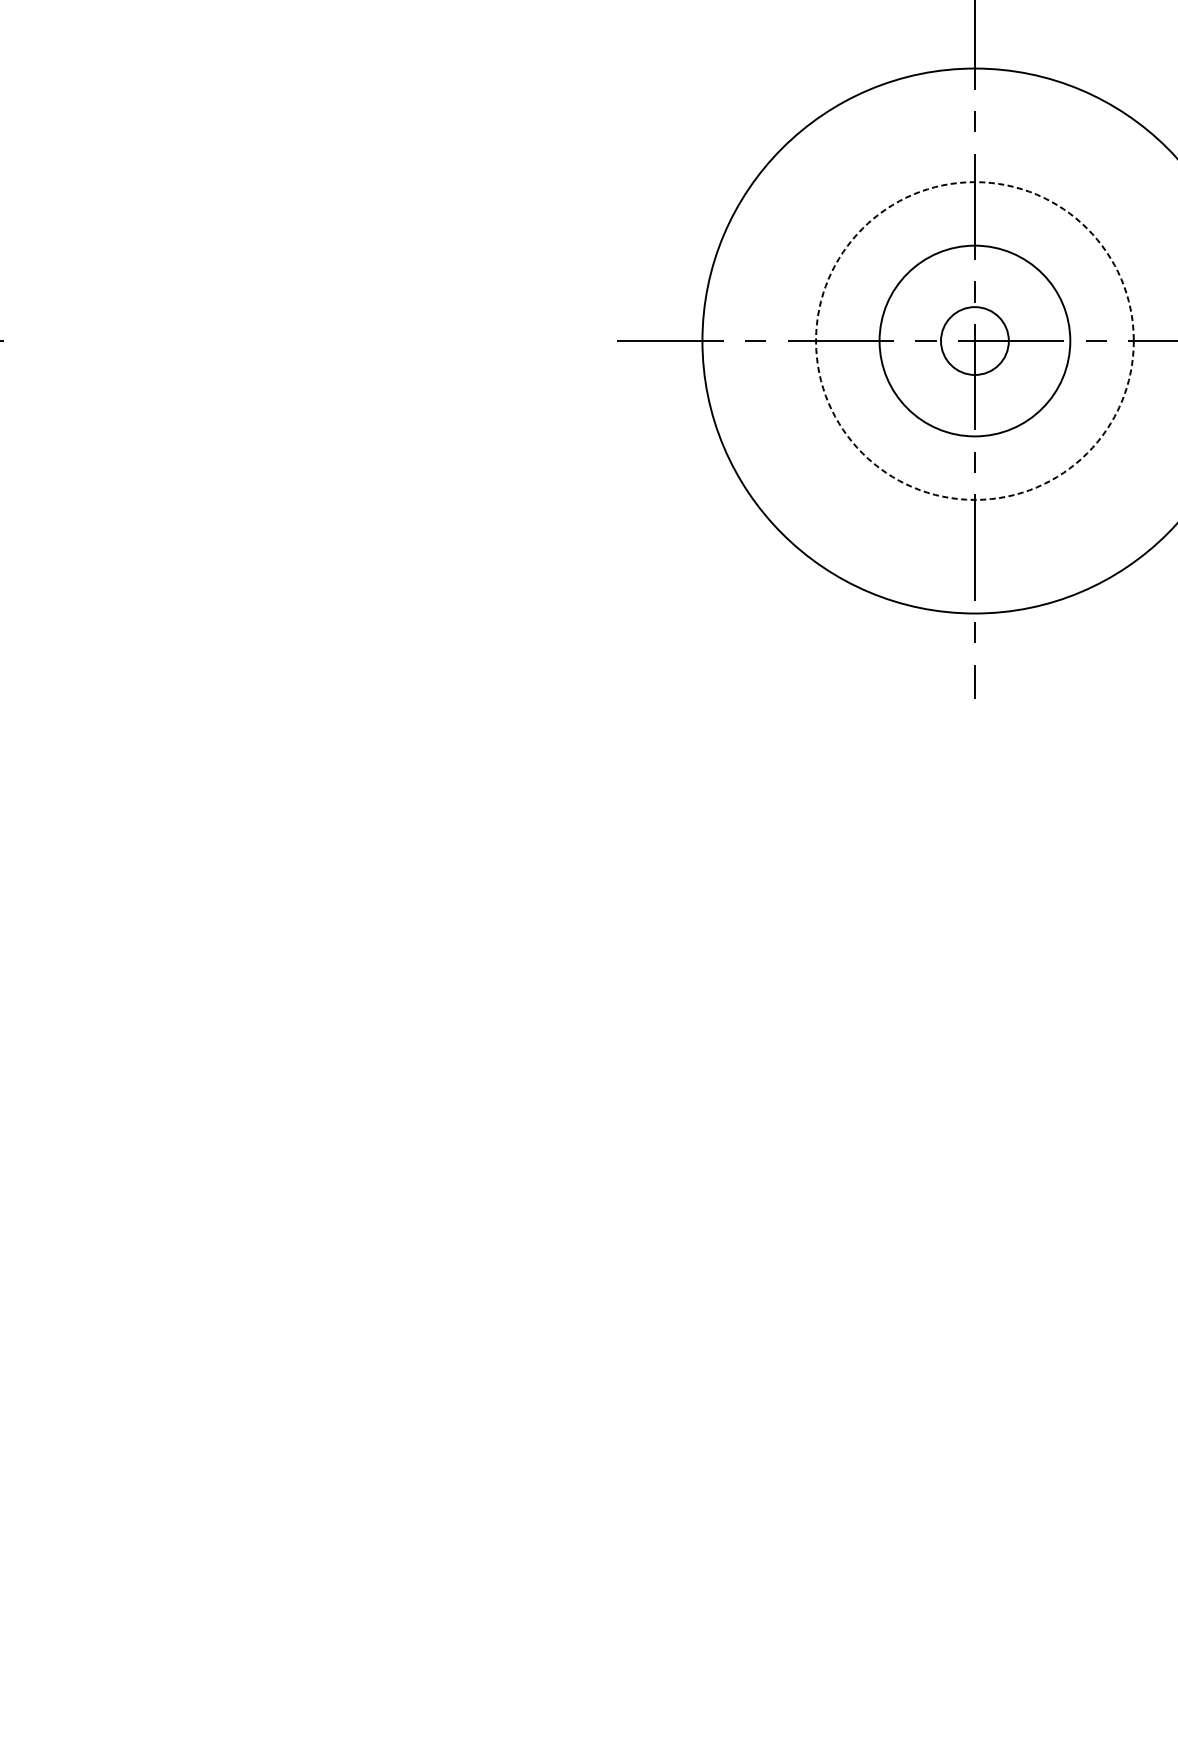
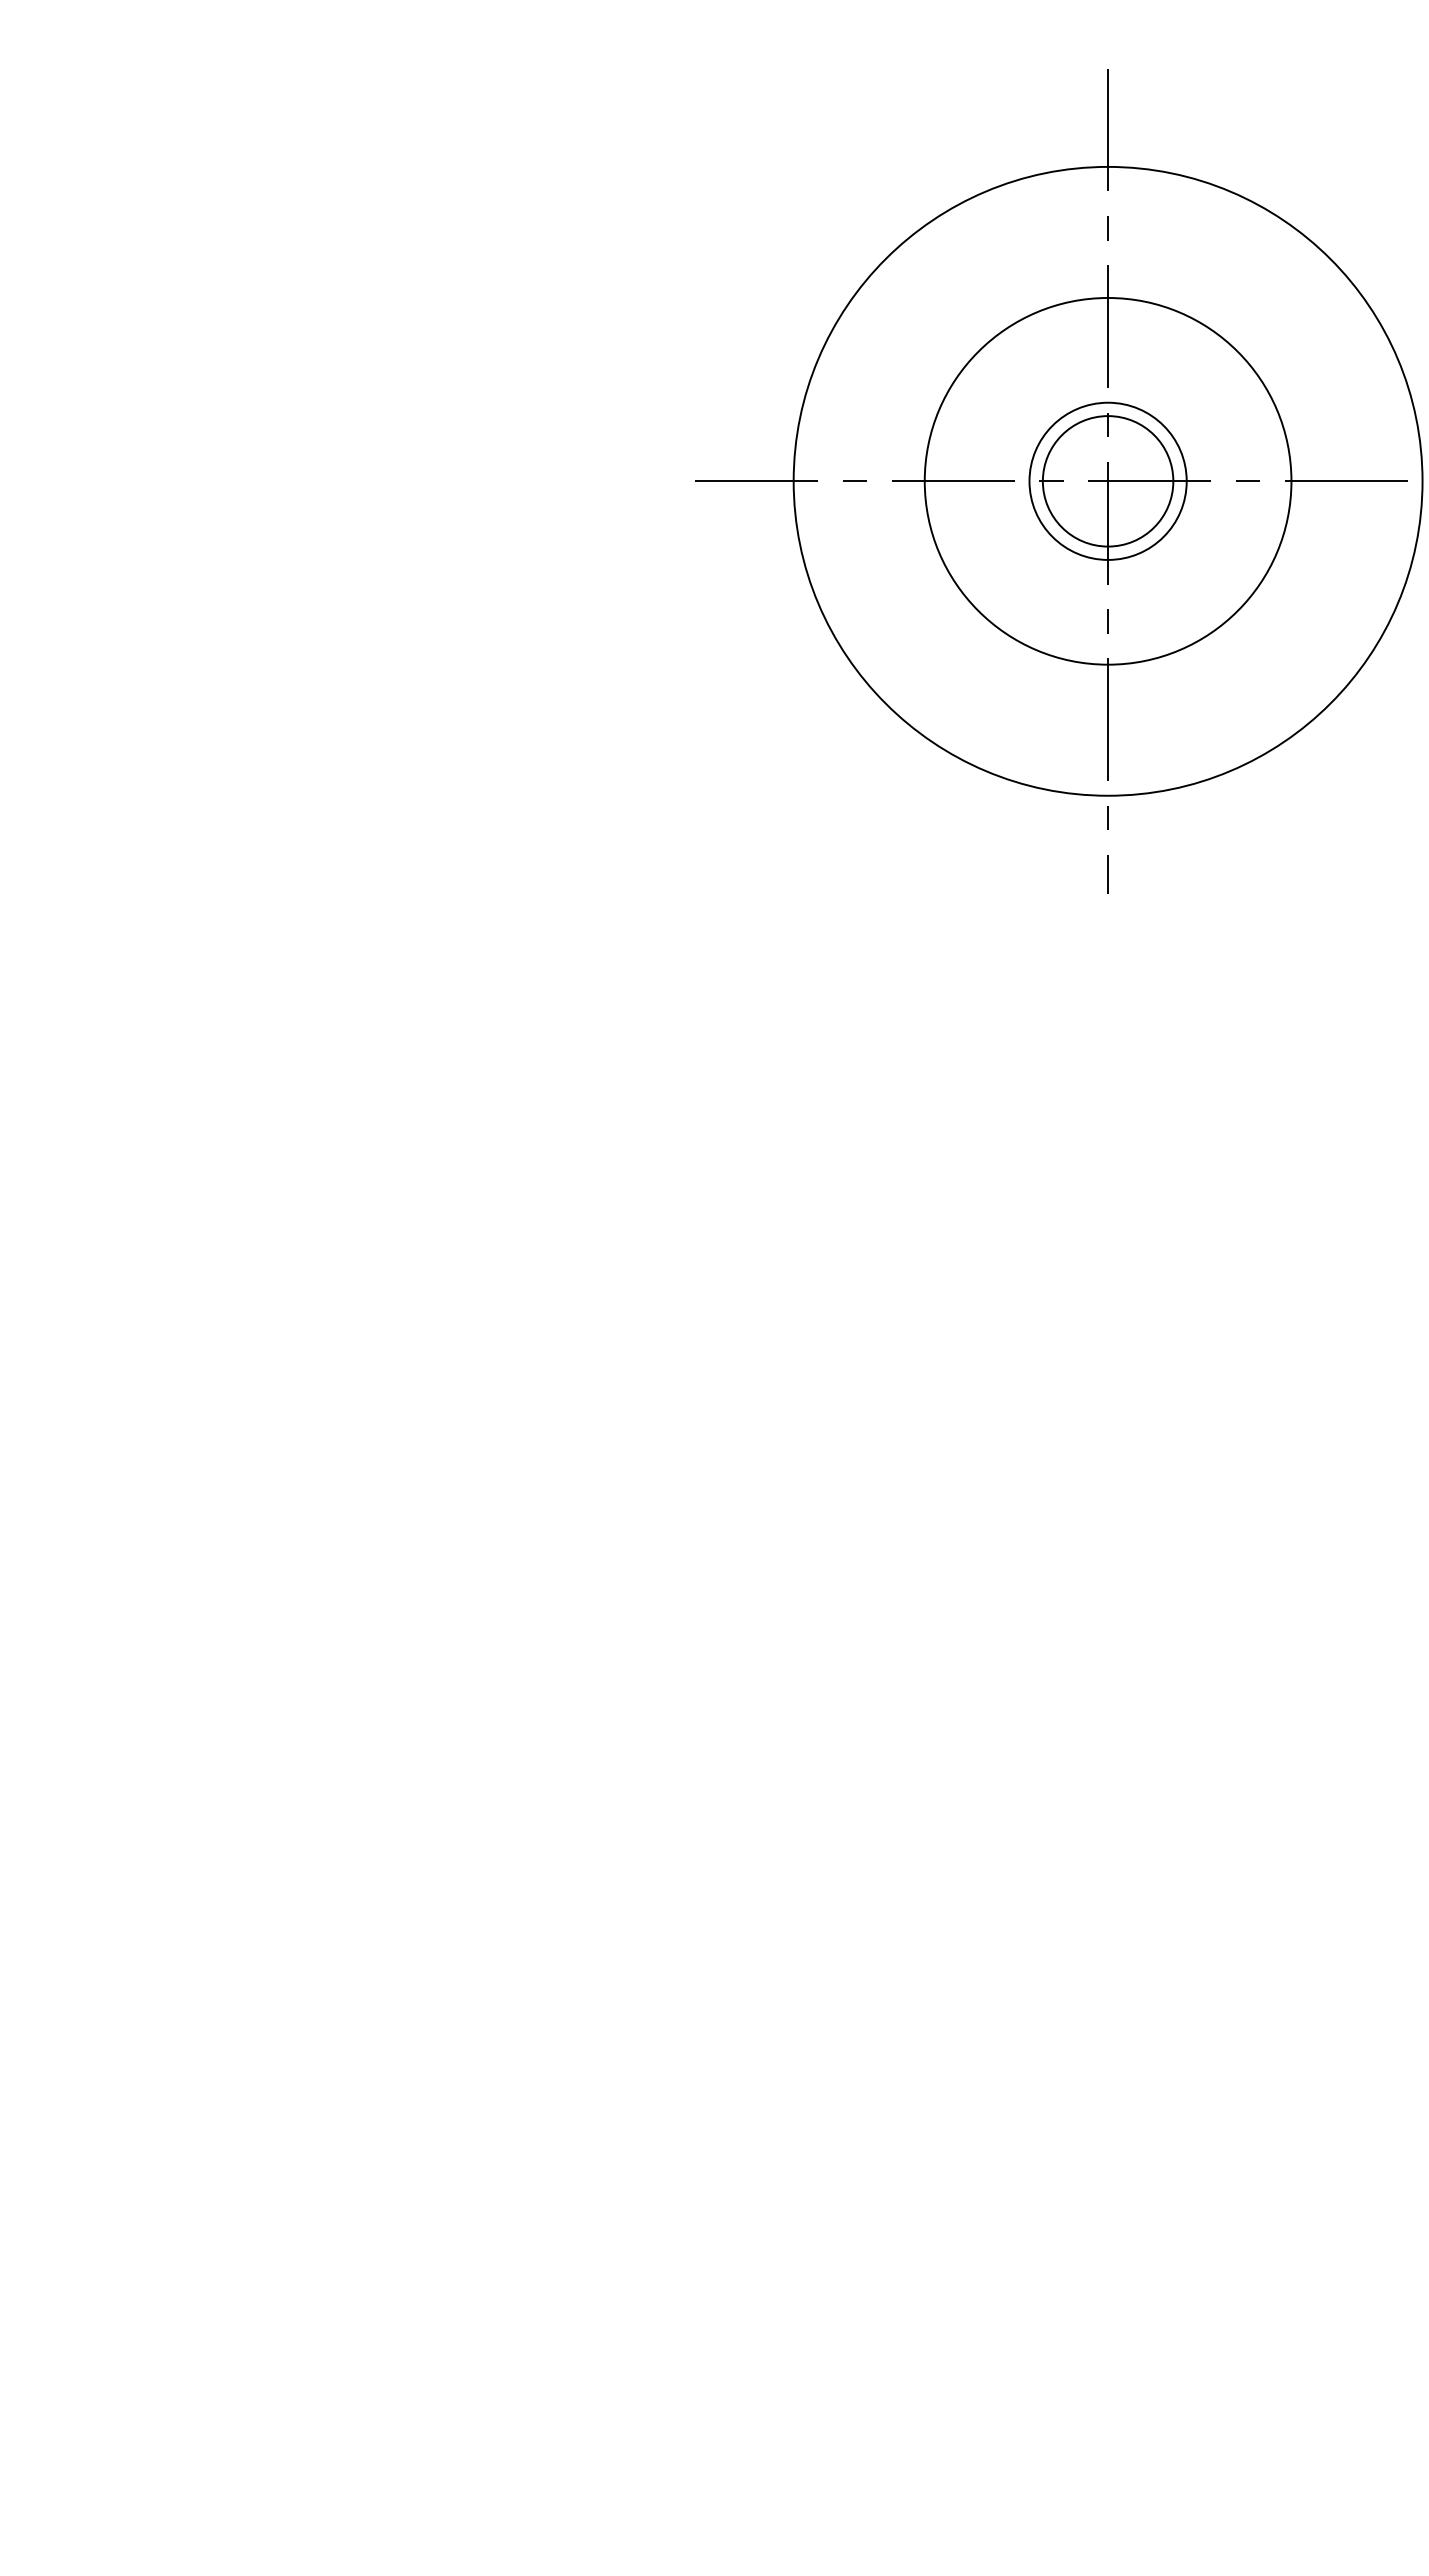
circle: (974, 340) -> (1107, 480), dashed -> solid
circle: (974, 340) -> (1107, 480), size x0.71
circle: (974, 341) -> (1107, 481), size x1.67

